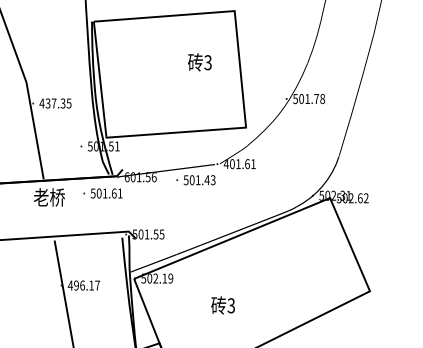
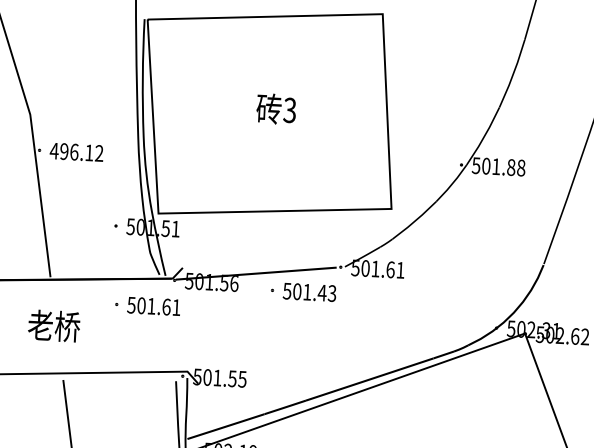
text: (199, 62) -> (275, 109), moved
text: (316, 99) -> (511, 168), 501.78 -> 501.88
text: (58, 103) -> (81, 152), 437.35 -> 496.12
text: (225, 164) -> (354, 268), 401.61 -> 501.61
text: (126, 177) -> (188, 281), 601.56 -> 501.56
text: (49, 197) -> (54, 326), moved

